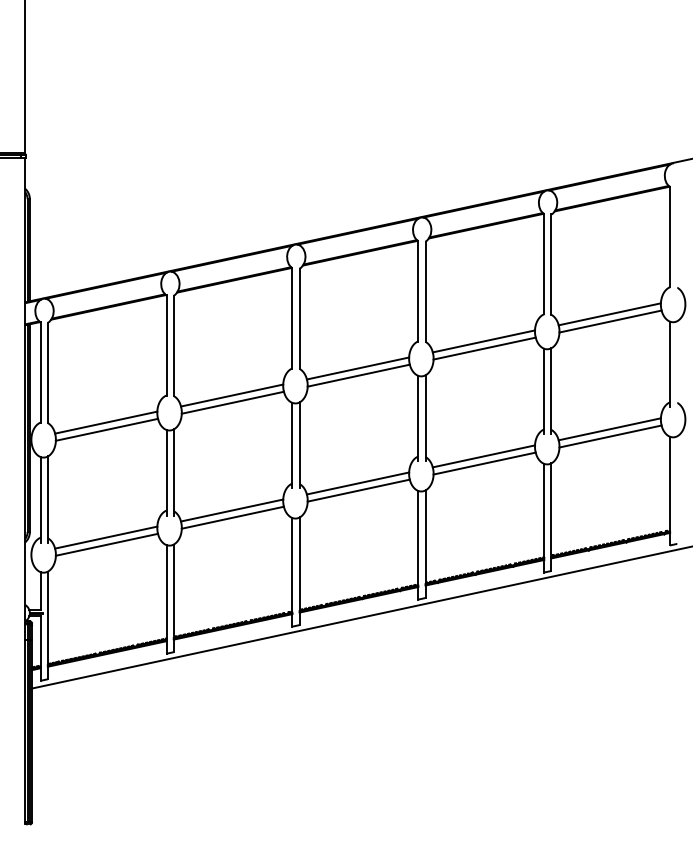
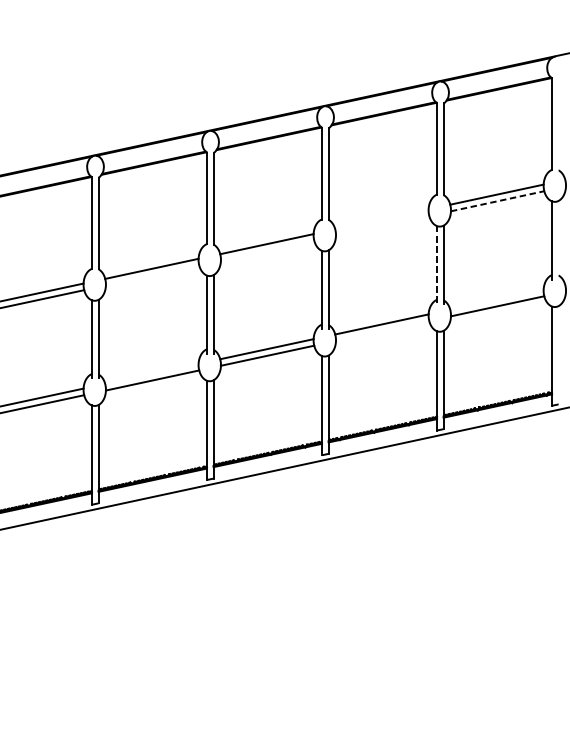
line: (611, 321) -> (498, 201), solid -> dashed
line: (483, 341) -> (381, 219), removed
line: (484, 348) -> (382, 225), removed
line: (358, 375) -> (267, 250), removed
line: (544, 391) -> (437, 265), solid -> dashed
line: (232, 402) -> (152, 275), removed
line: (609, 429) -> (496, 299), removed
line: (484, 463) -> (382, 330), removed
line: (231, 510) -> (151, 373), removed

